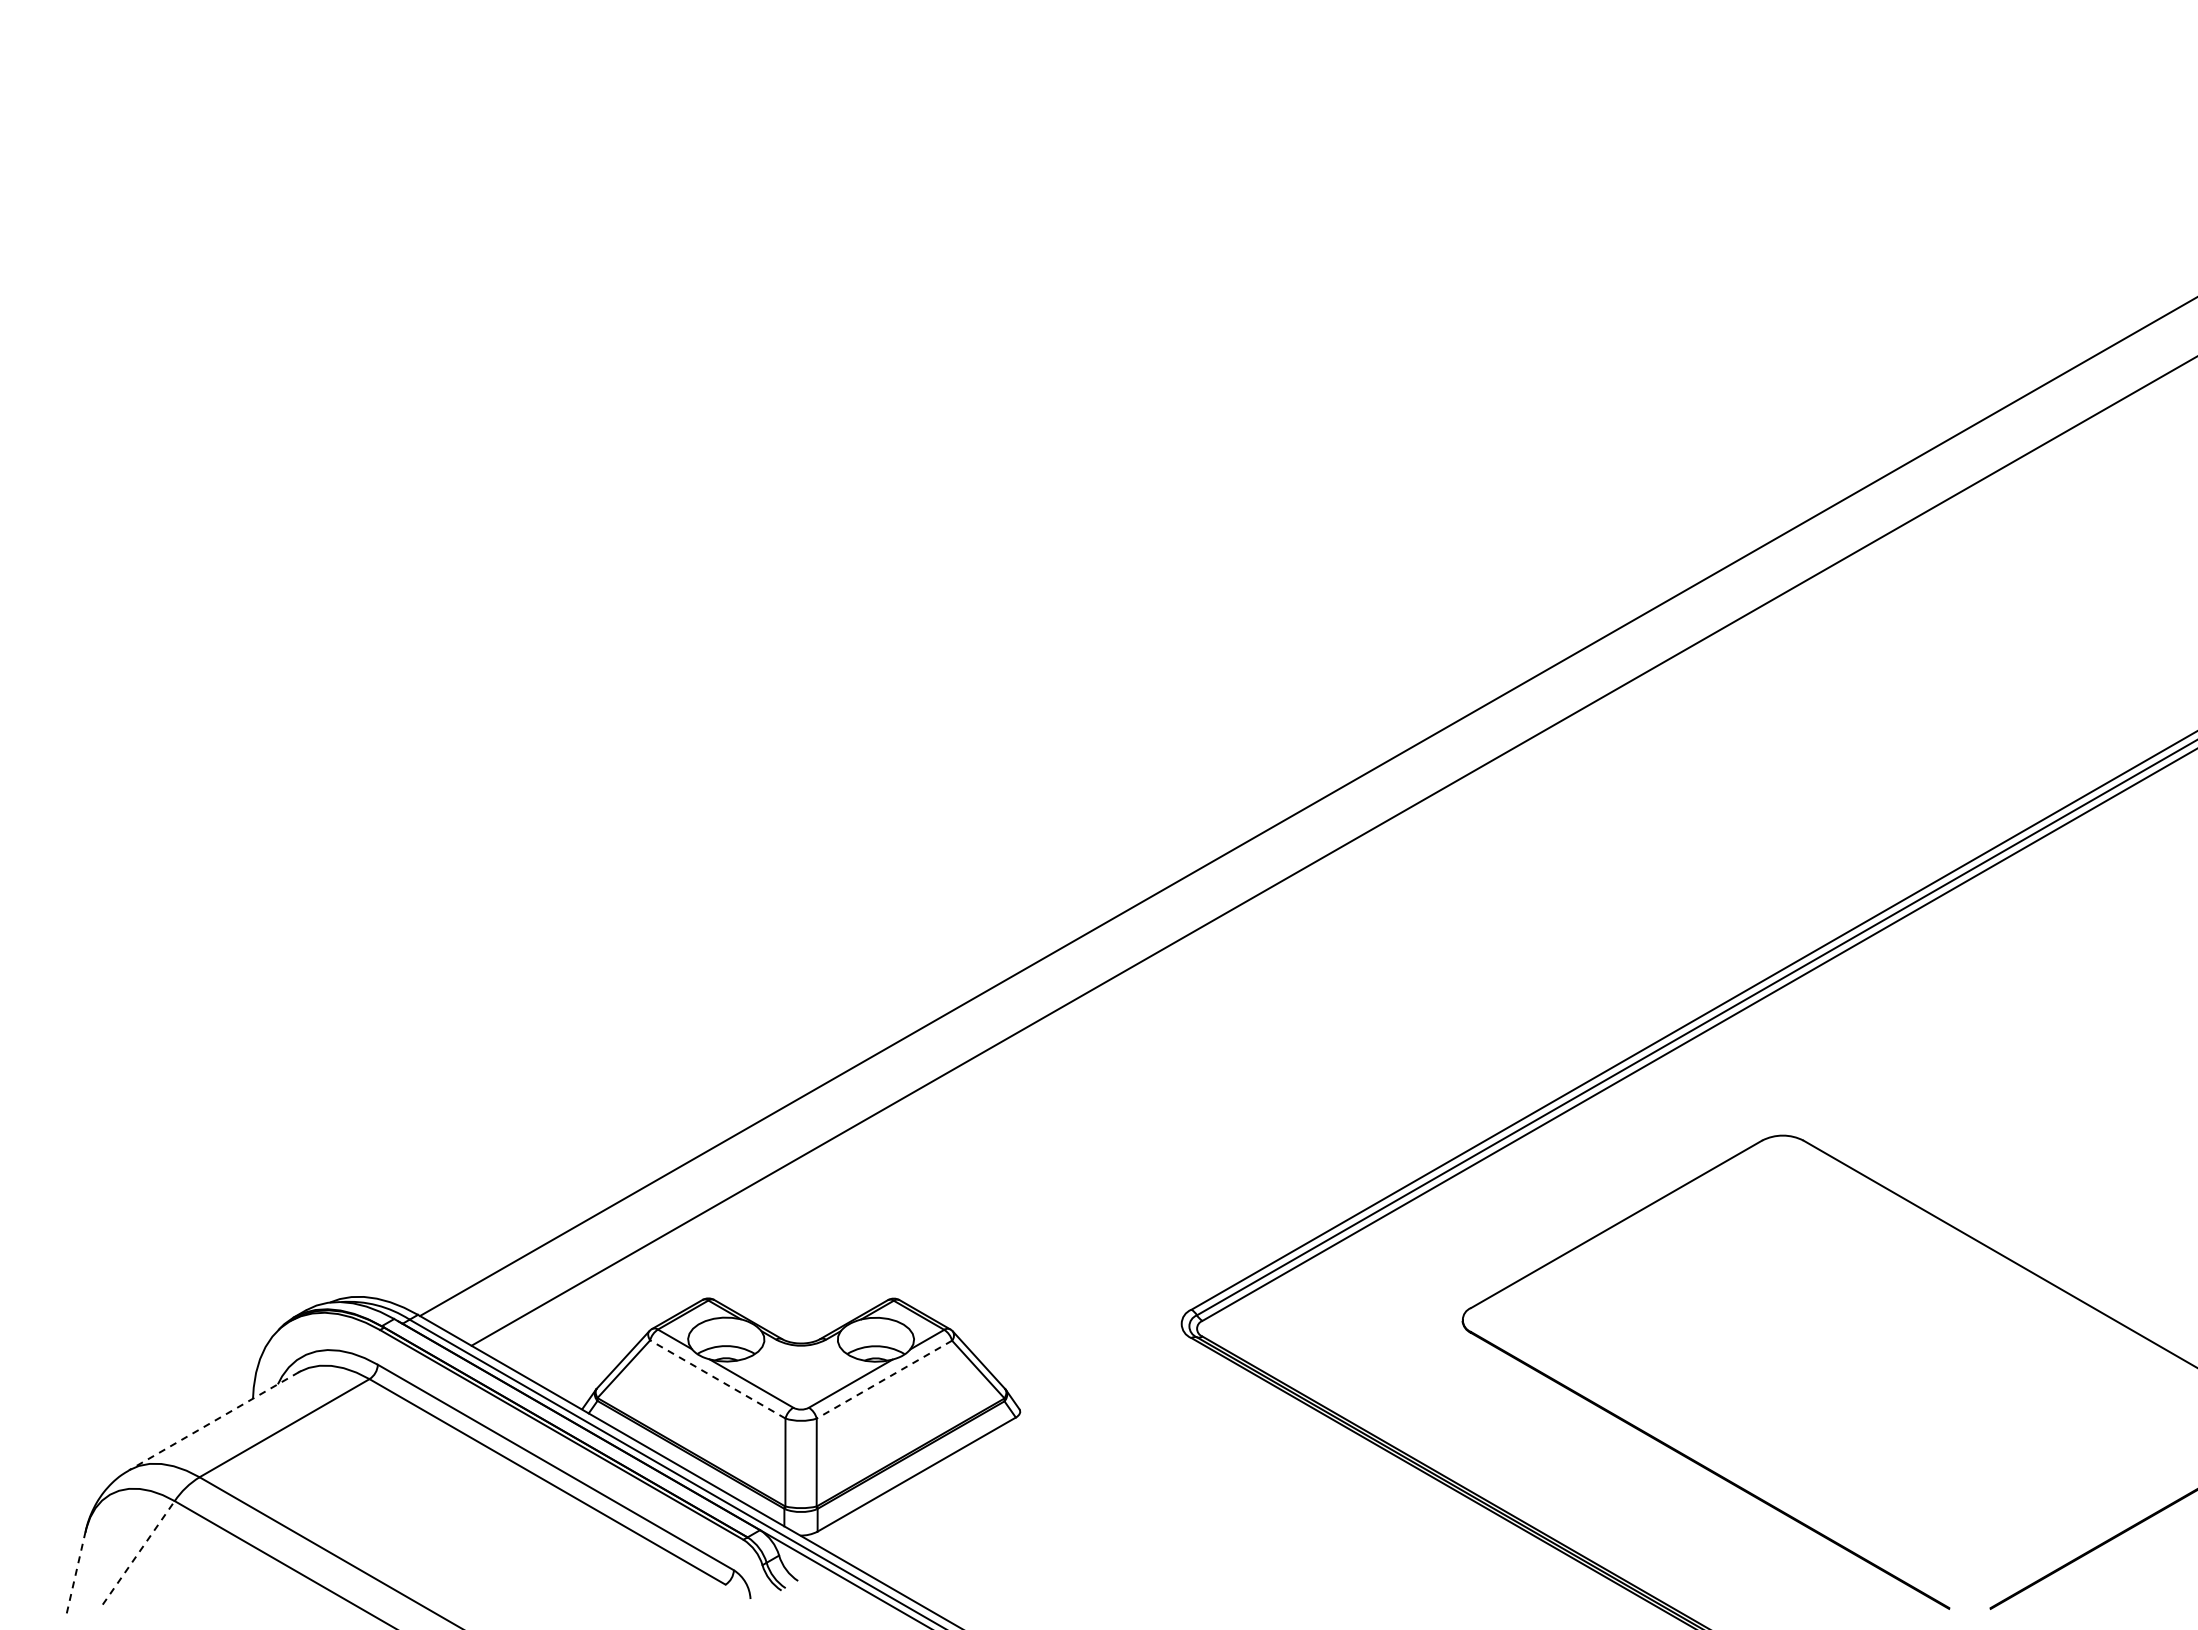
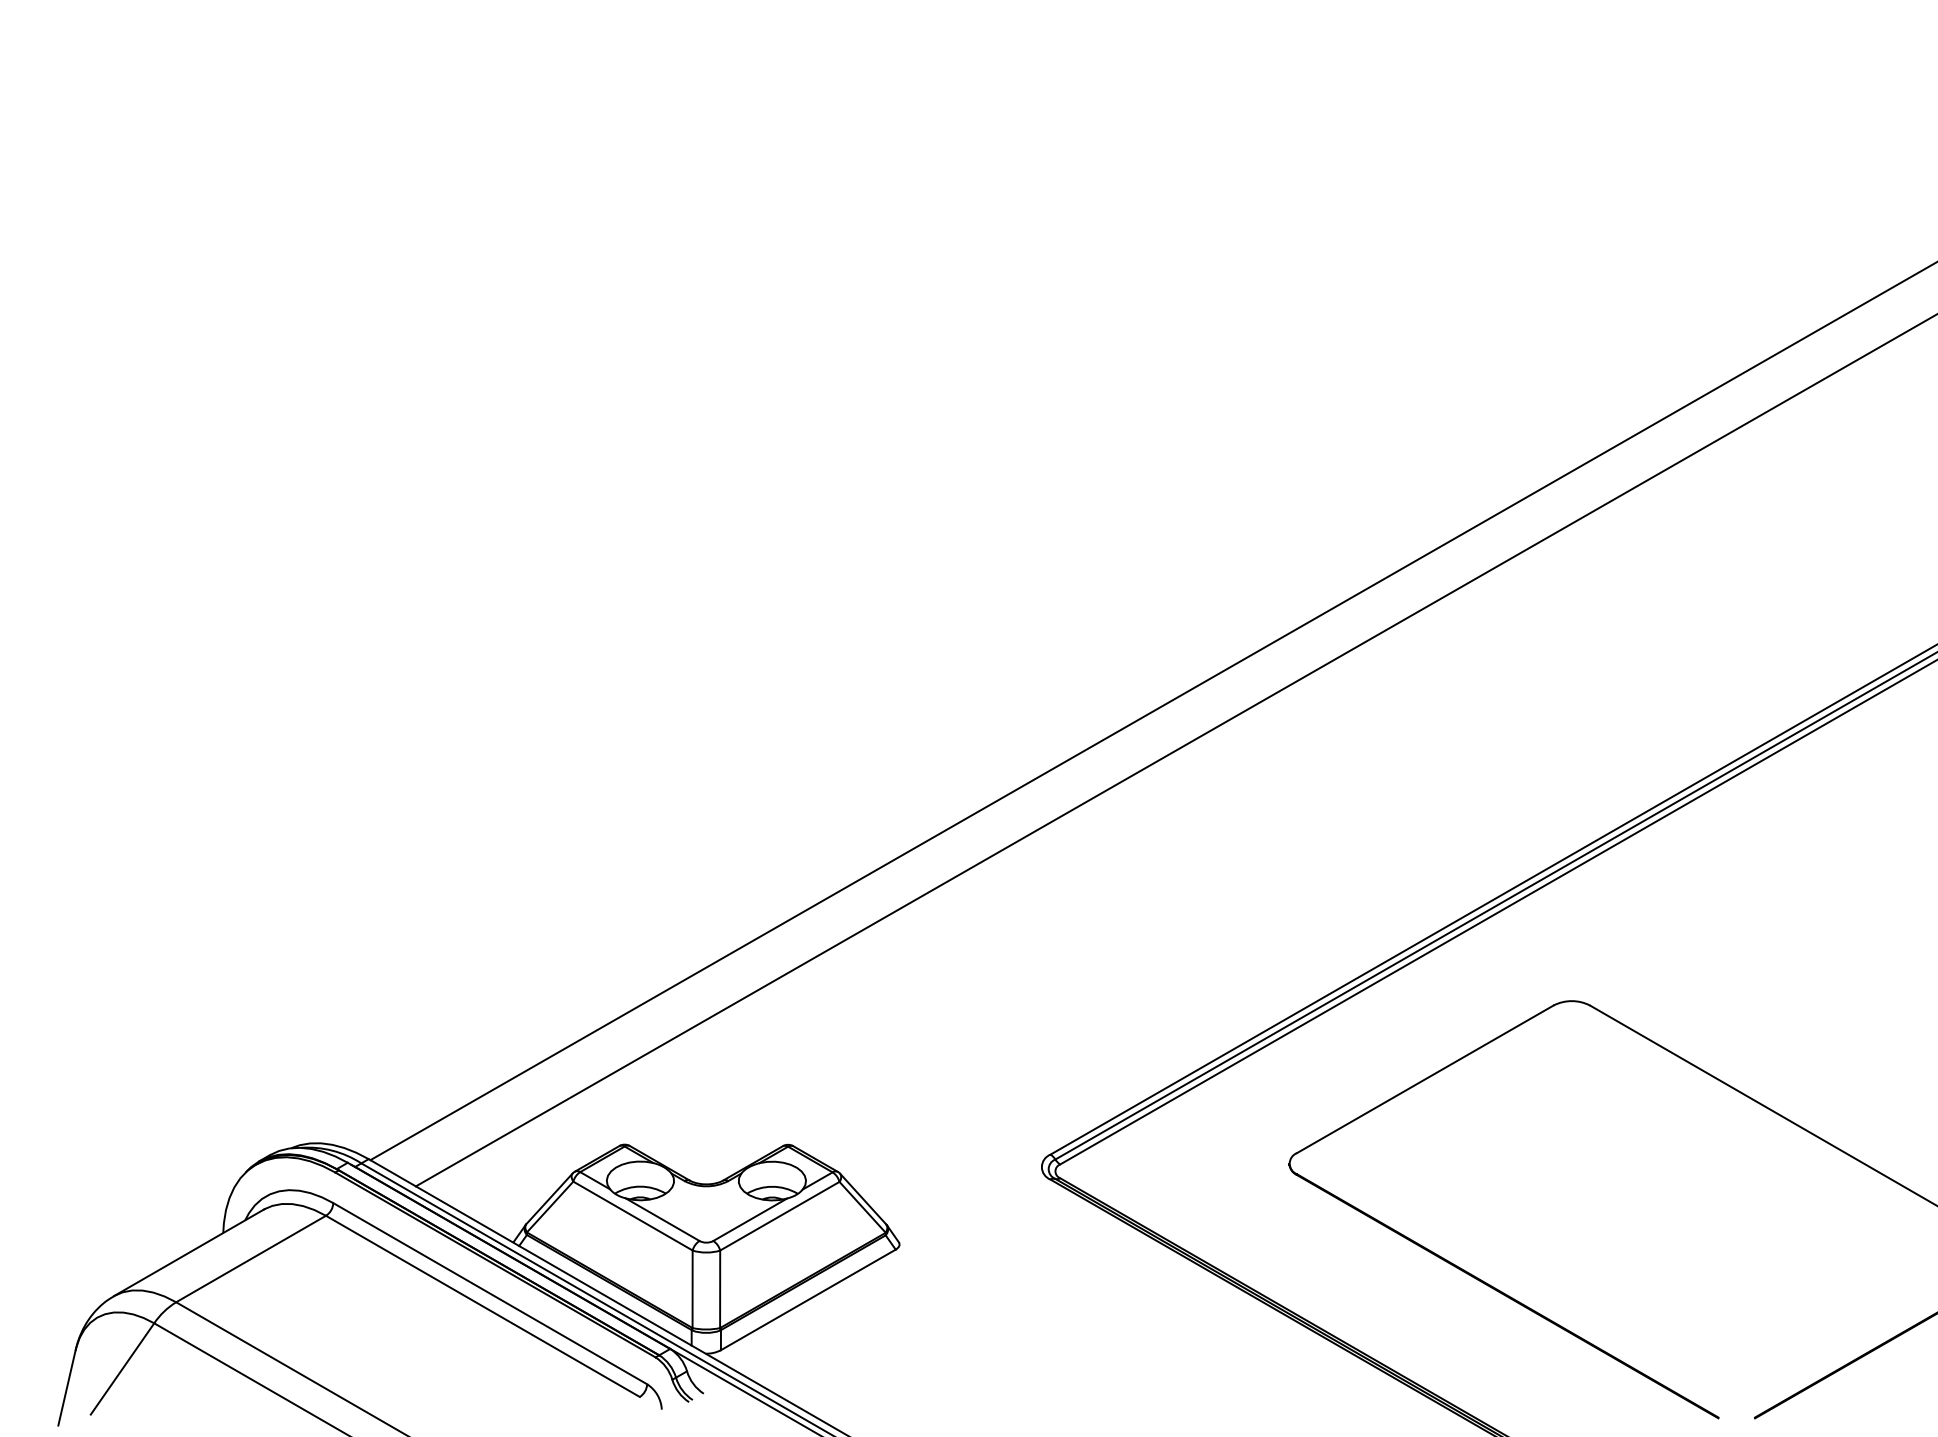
line: (717, 1379) -> (632, 1216), dashed -> solid
line: (884, 1379) -> (779, 1216), dashed -> solid
line: (213, 1421) -> (188, 1253), dashed -> solid
line: (139, 1552) -> (123, 1368), dashed -> solid
line: (75, 1574) -> (66, 1387), dashed -> solid

